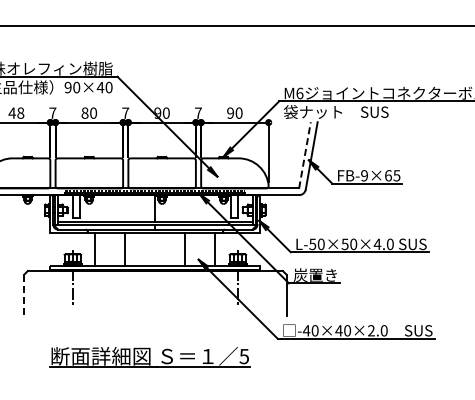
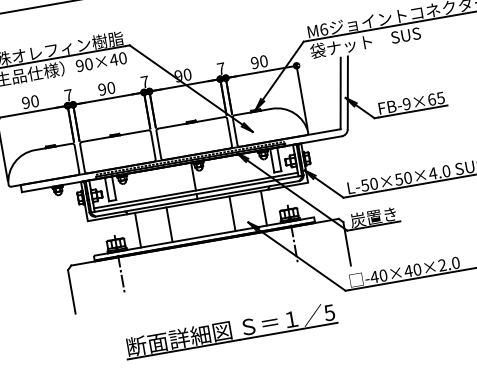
text: (16, 112) -> (30, 101), 48 -> 90
text: (84, 112) -> (101, 88), 80 -> 90
line: (304, 155) -> (340, 93), dashed -> solid
line: (24, 295) -> (72, 291), dashed -> solid
part: (149, 357) -> (230, 331), moved

